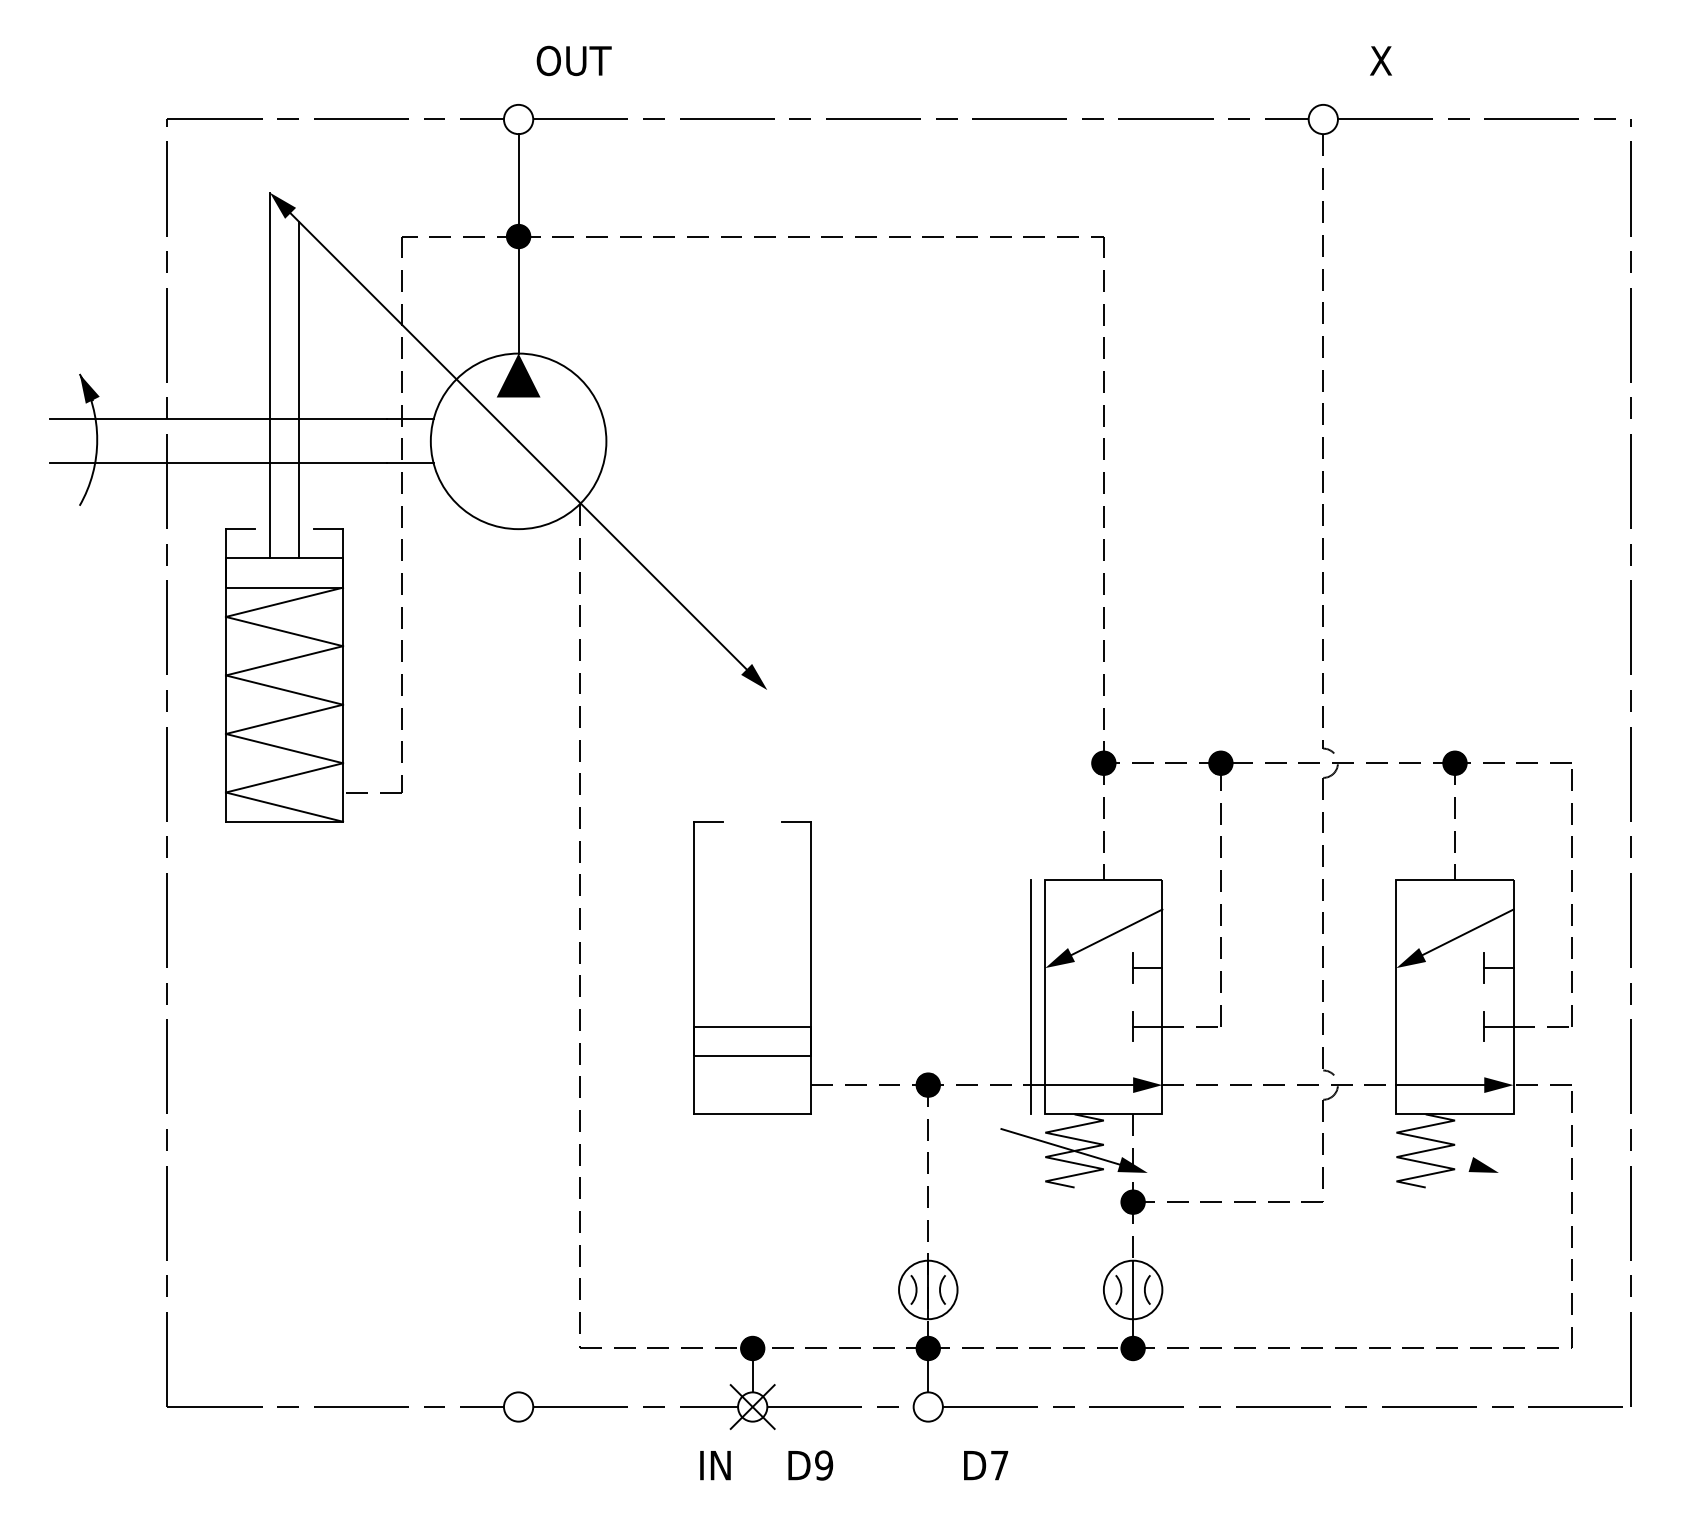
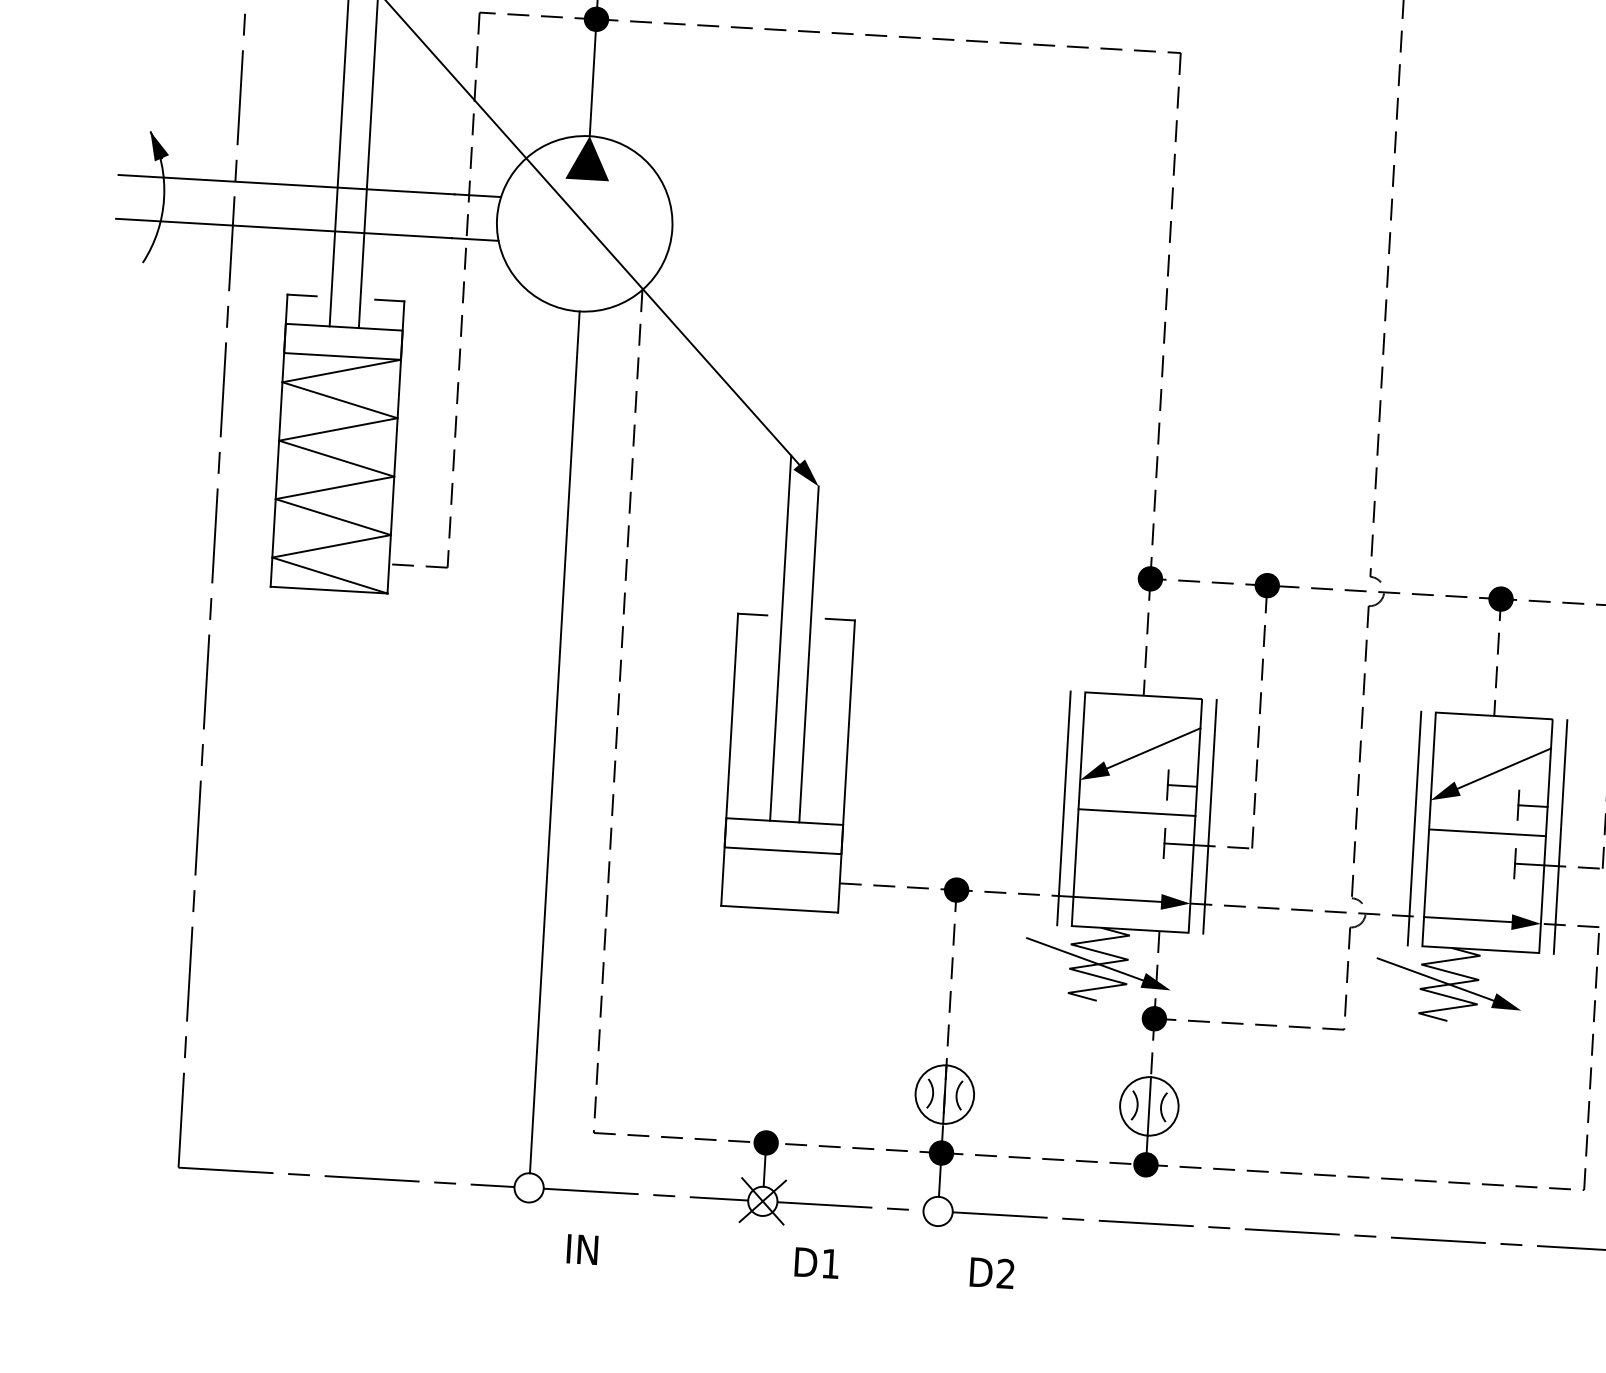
line: (738, 843) -> (781, 637), added
line: (767, 858) -> (809, 654), added
line: (518, 960) -> (554, 742), added
line: (1103, 997) -> (1136, 812), added
line: (1177, 997) -> (1210, 816), added
line: (1381, 997) -> (1414, 828), added
line: (1454, 997) -> (1487, 832), added
line: (1528, 997) -> (1560, 837), added
line: (1411, 1146) -> (1435, 979), added
text: (715, 1465) -> (582, 1249), moved
text: (824, 1465) -> (831, 1263), D9 -> D1
text: (999, 1465) -> (1005, 1273), D7 -> D2

